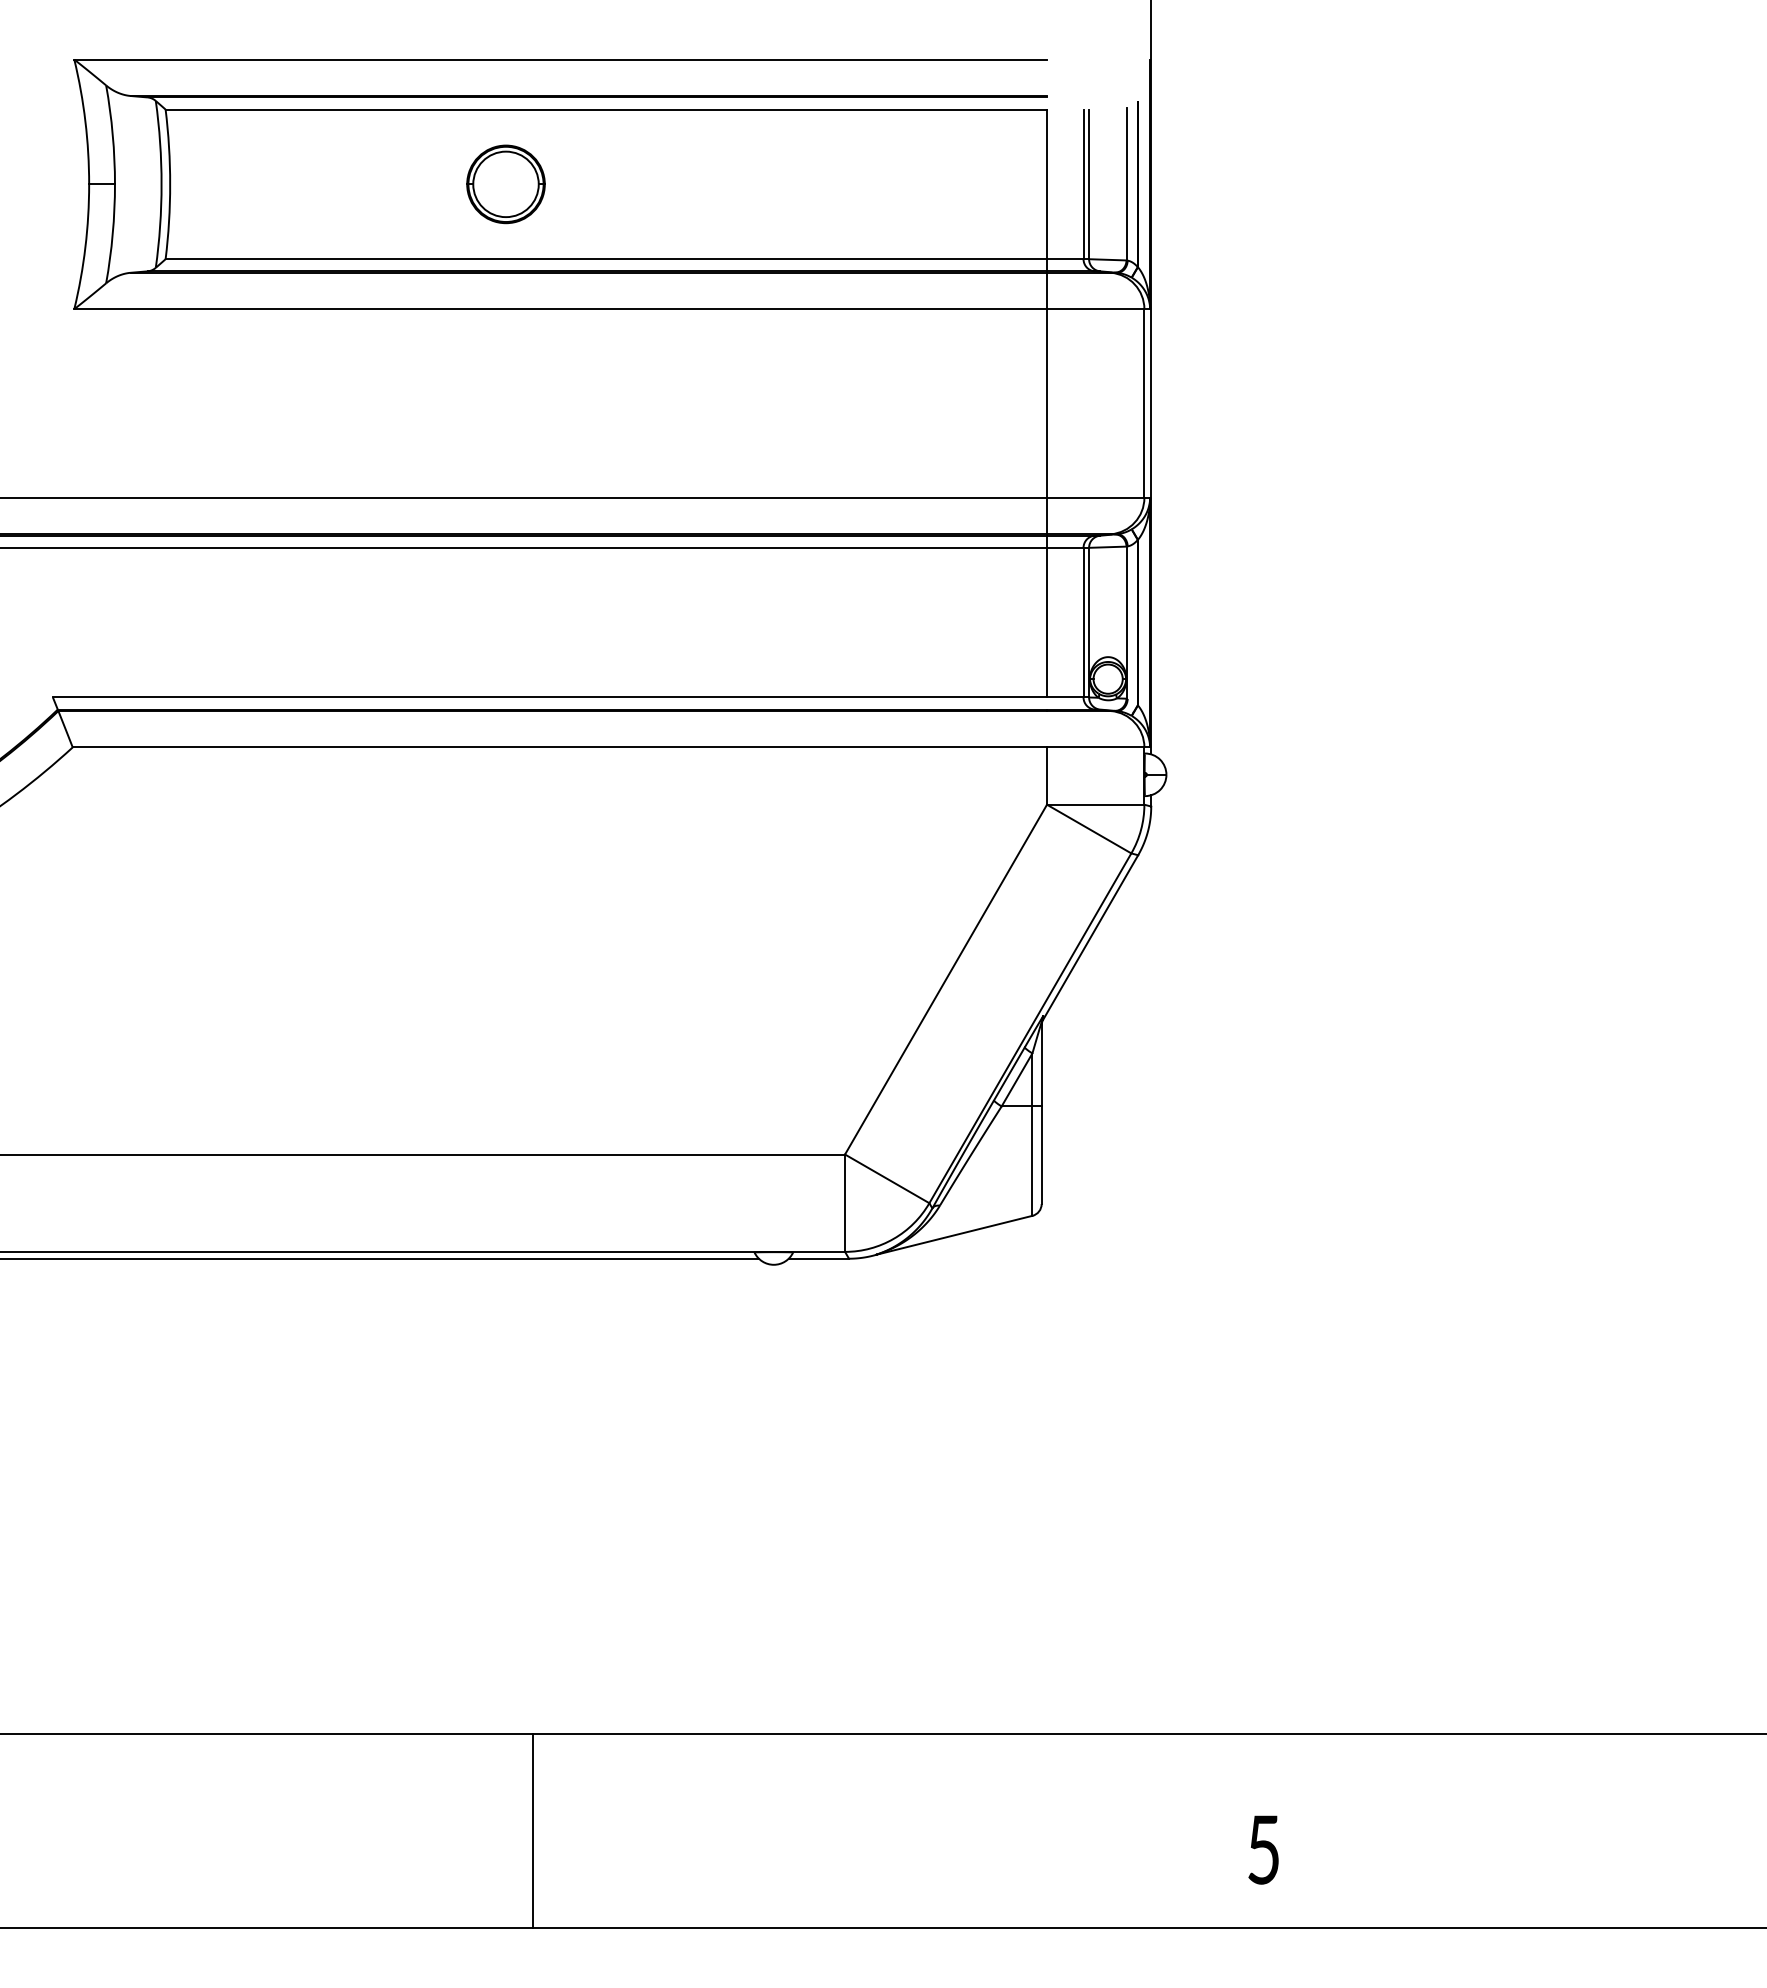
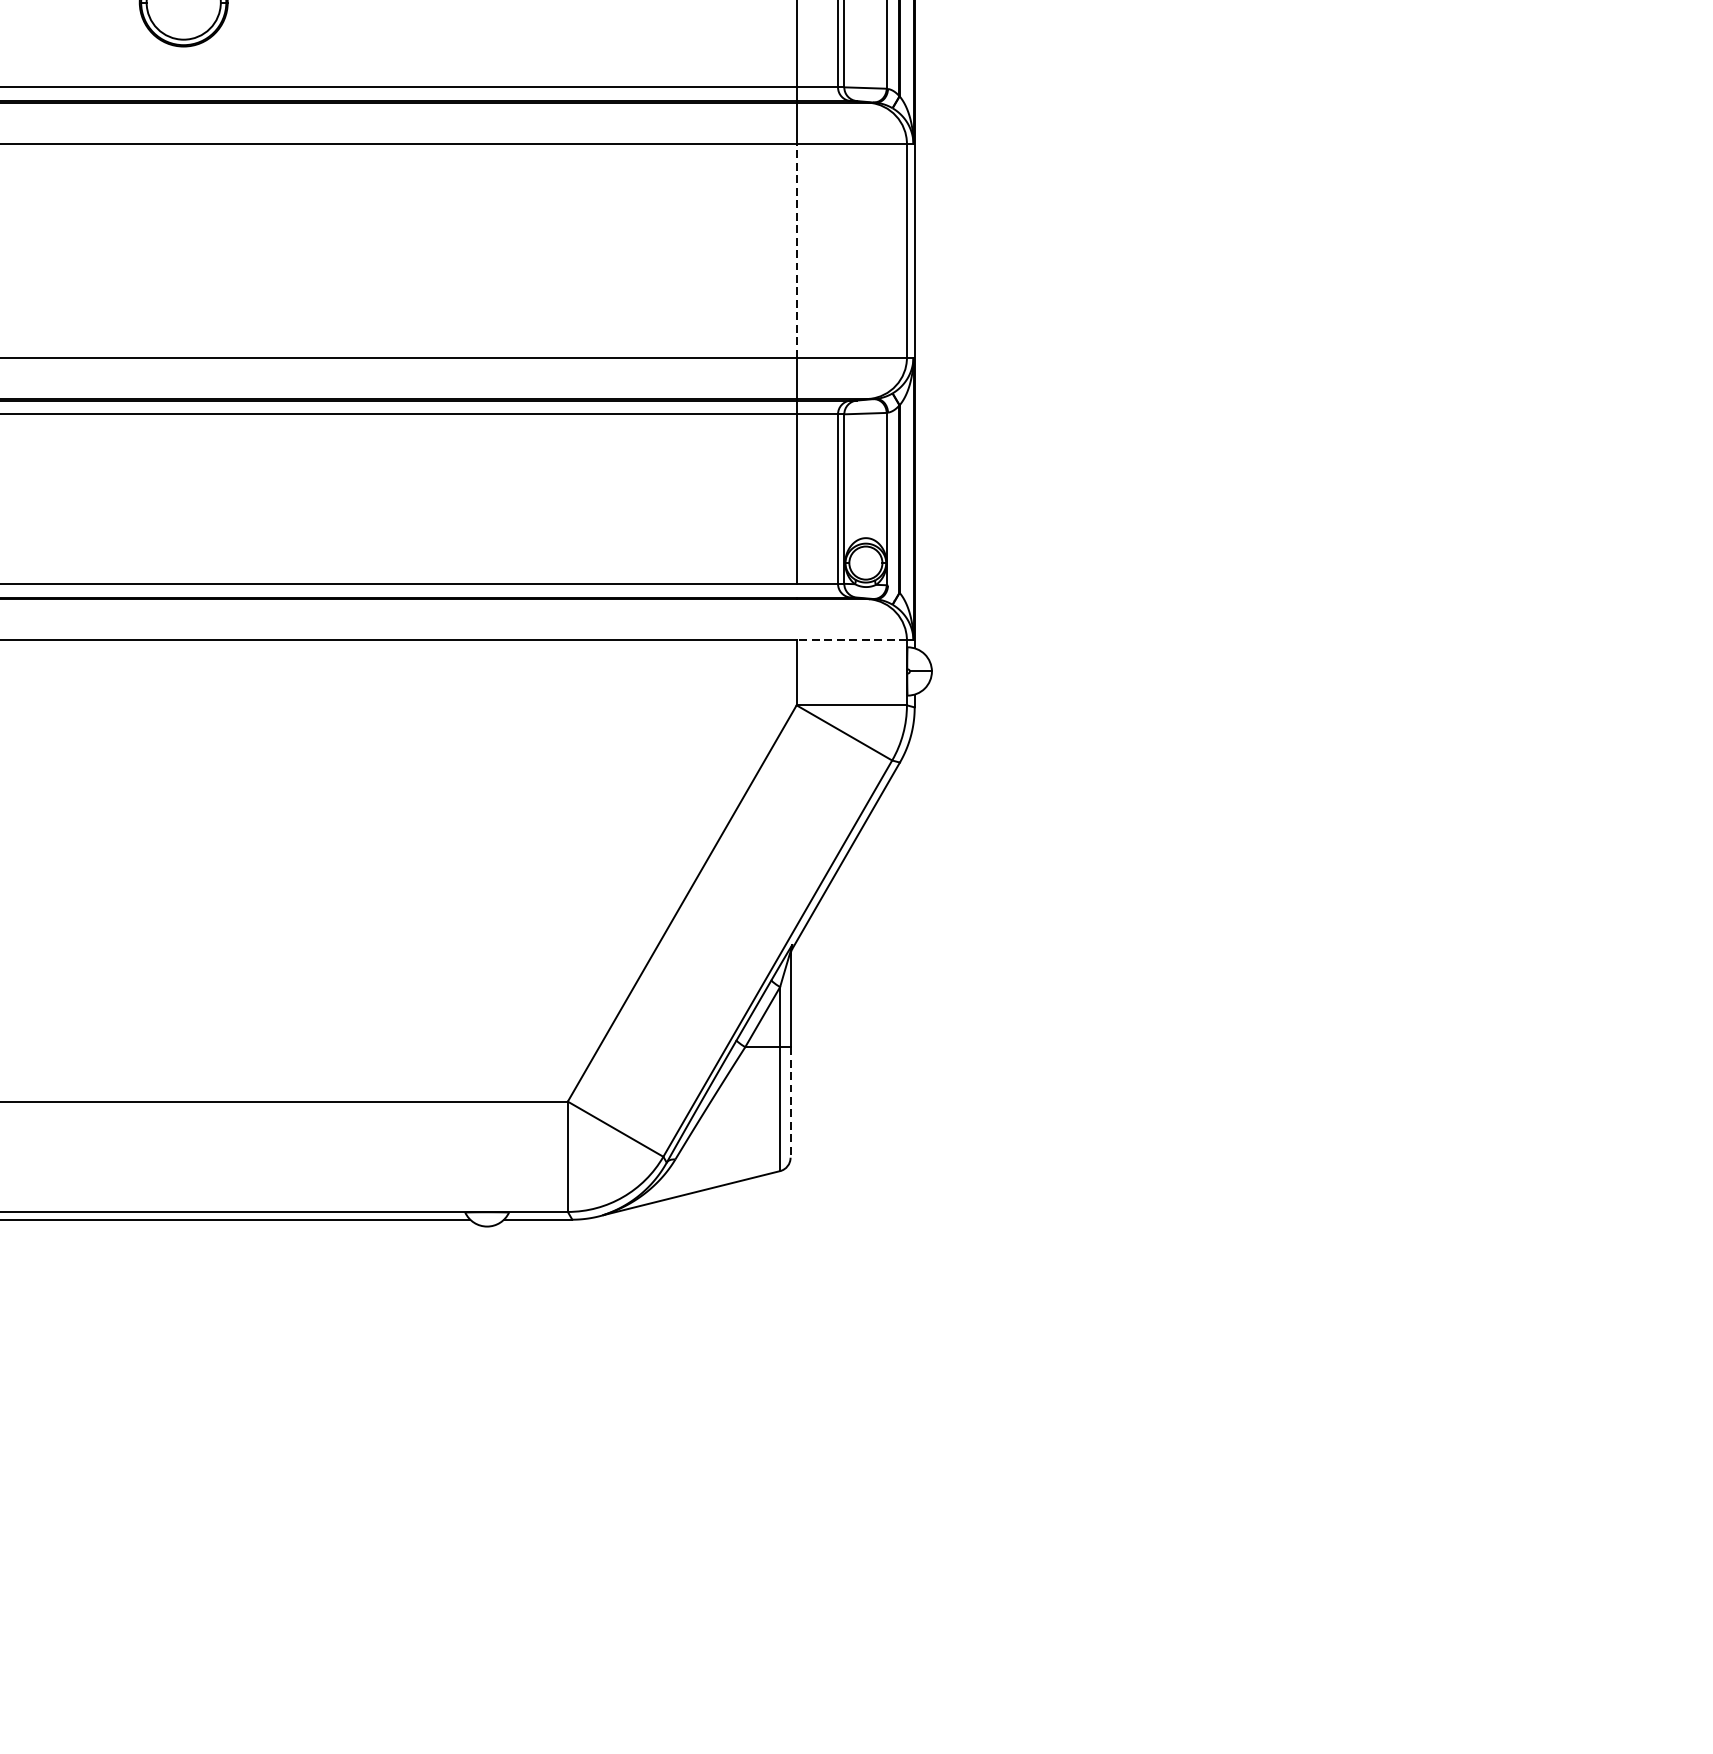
line: (1047, 403) -> (797, 250), solid -> dashed
line: (1095, 747) -> (851, 640), solid -> dashed
line: (1041, 1155) -> (790, 1102), solid -> dashed

